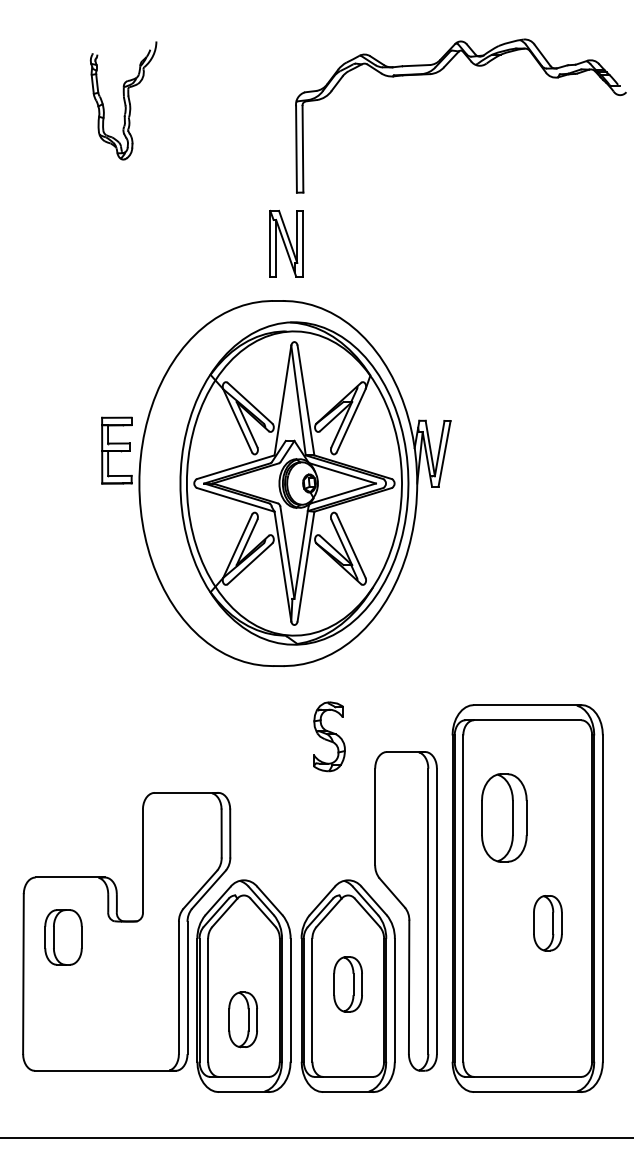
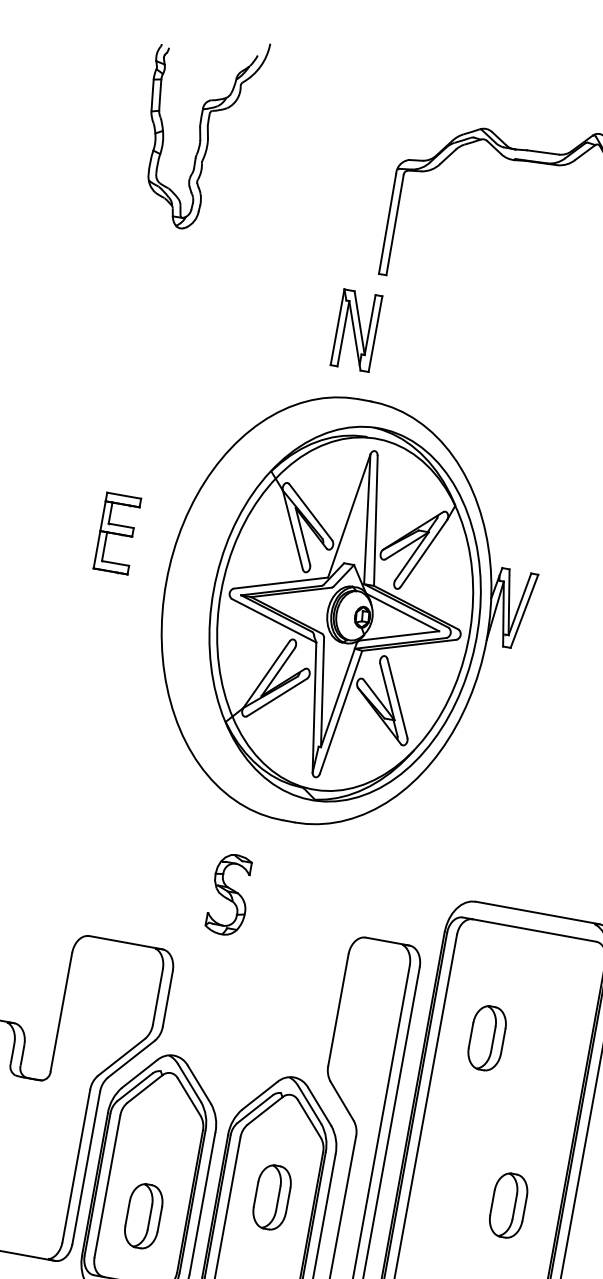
part: (123, 100) -> (198, 131), size x1.43
part: (294, 483) -> (345, 614), moved
part: (329, 736) -> (229, 894), moved
part: (504, 817) -> (487, 1037), size x0.62
part: (547, 923) -> (508, 1205), moved

